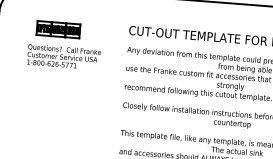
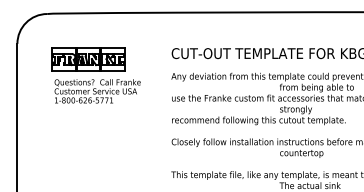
part: (58, 29) -> (88, 59), size x1.43

